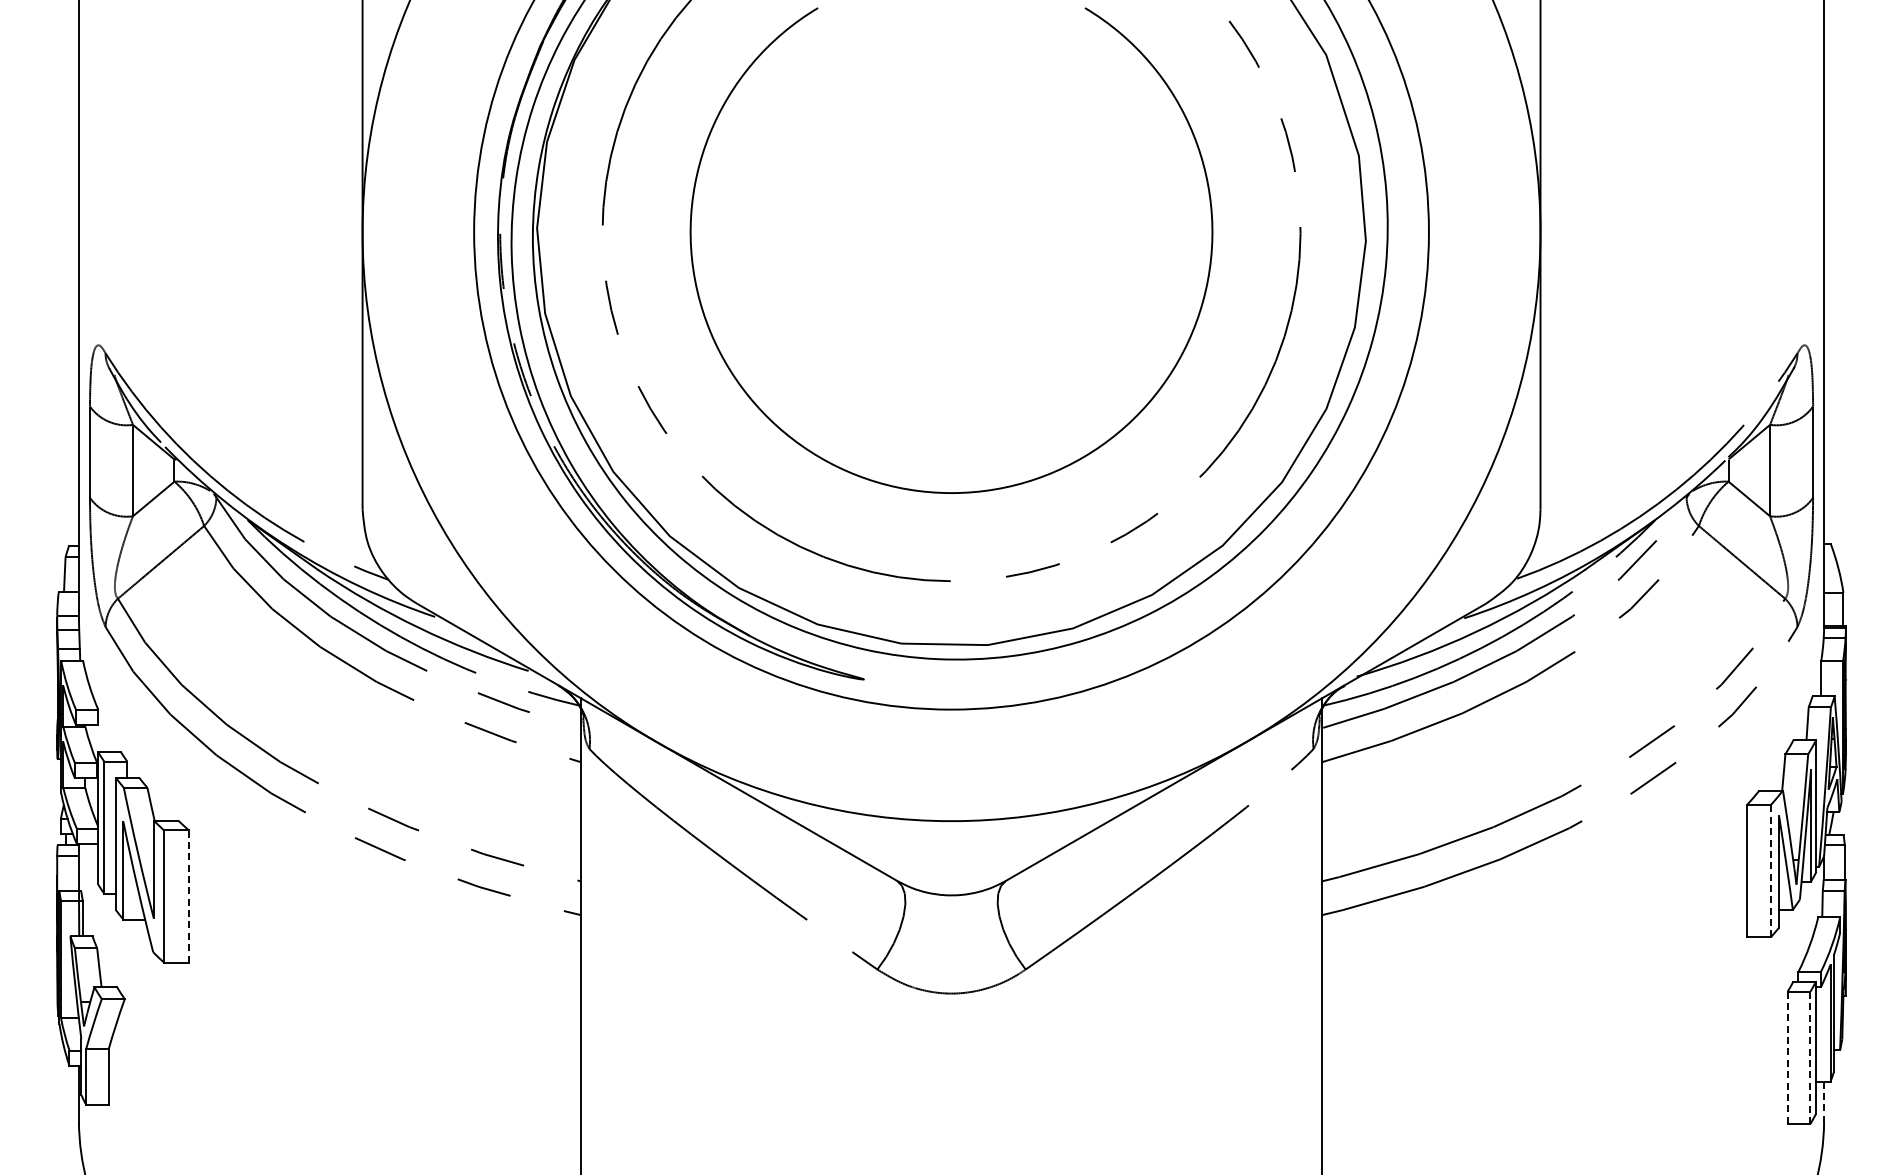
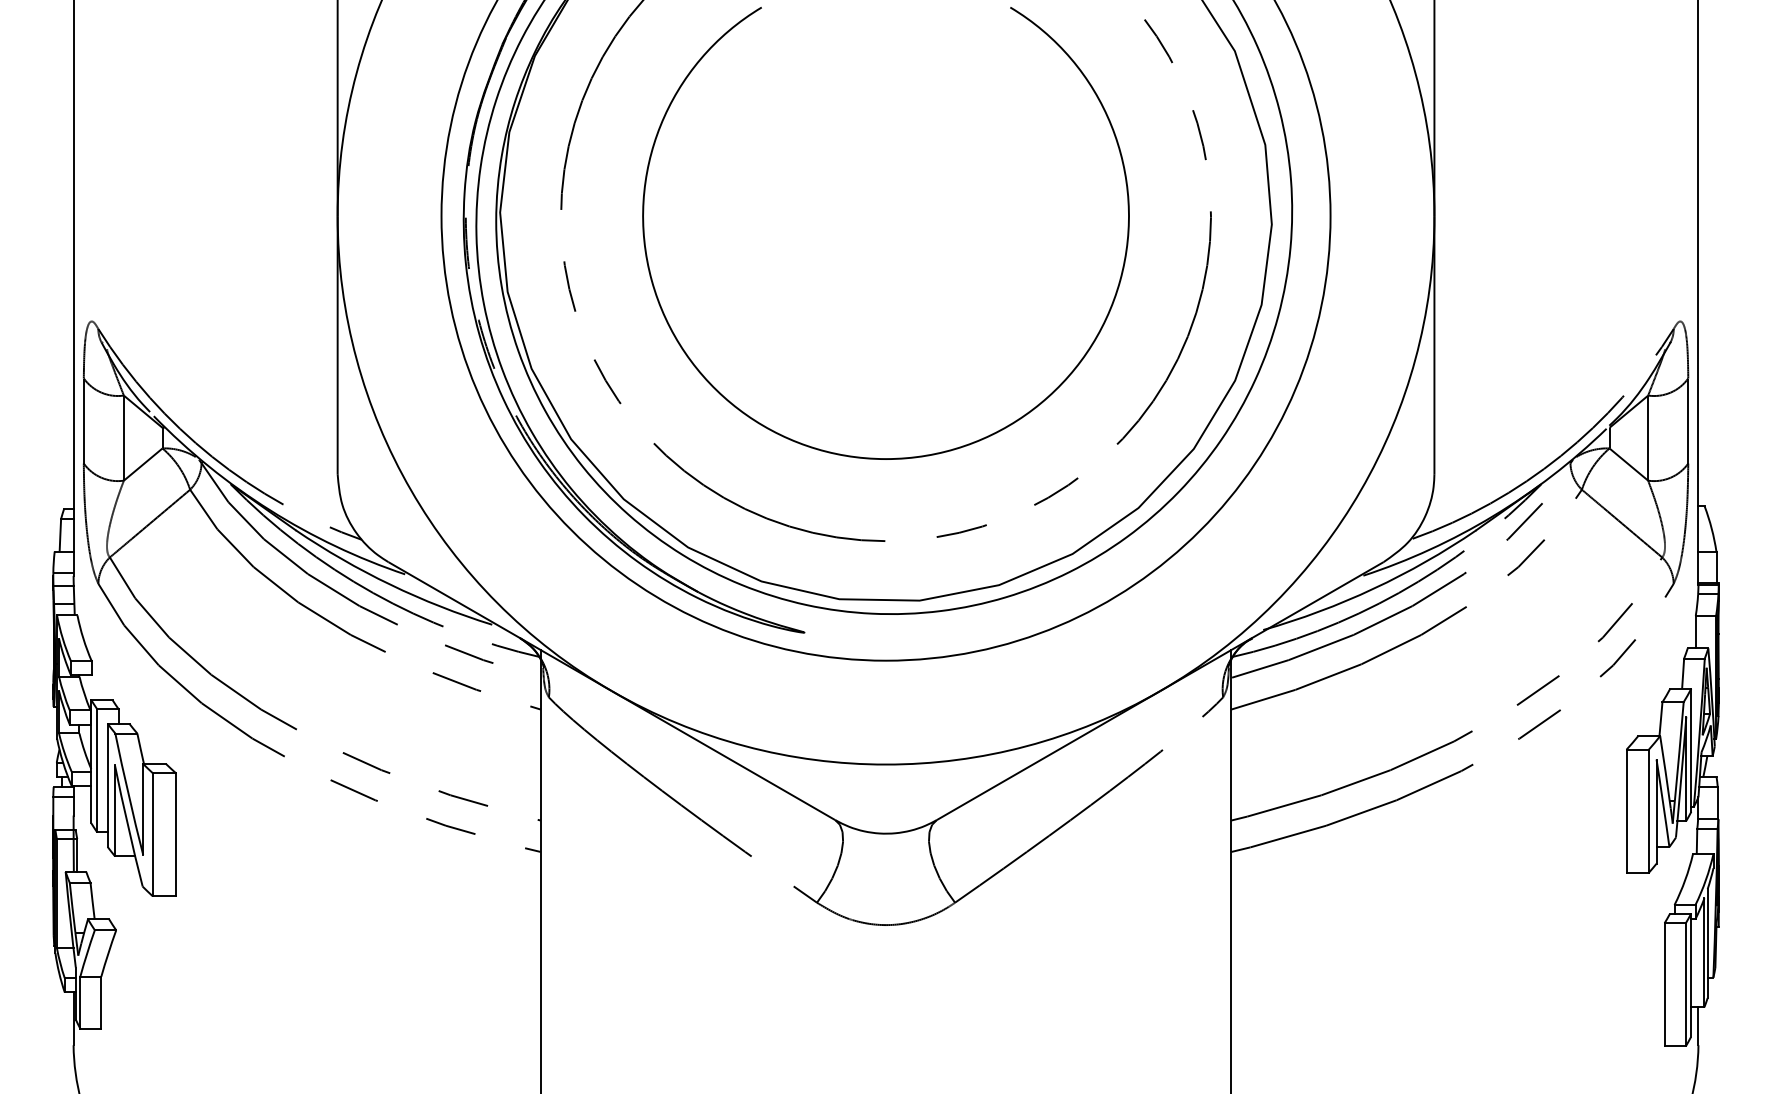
line: (1770, 870) -> (1648, 810), dashed -> solid
line: (188, 895) -> (175, 833), dashed -> solid
line: (1810, 1057) -> (1685, 984), dashed -> solid
line: (1787, 1058) -> (1664, 985), dashed -> solid
line: (1824, 1101) -> (1698, 1025), dashed -> solid

